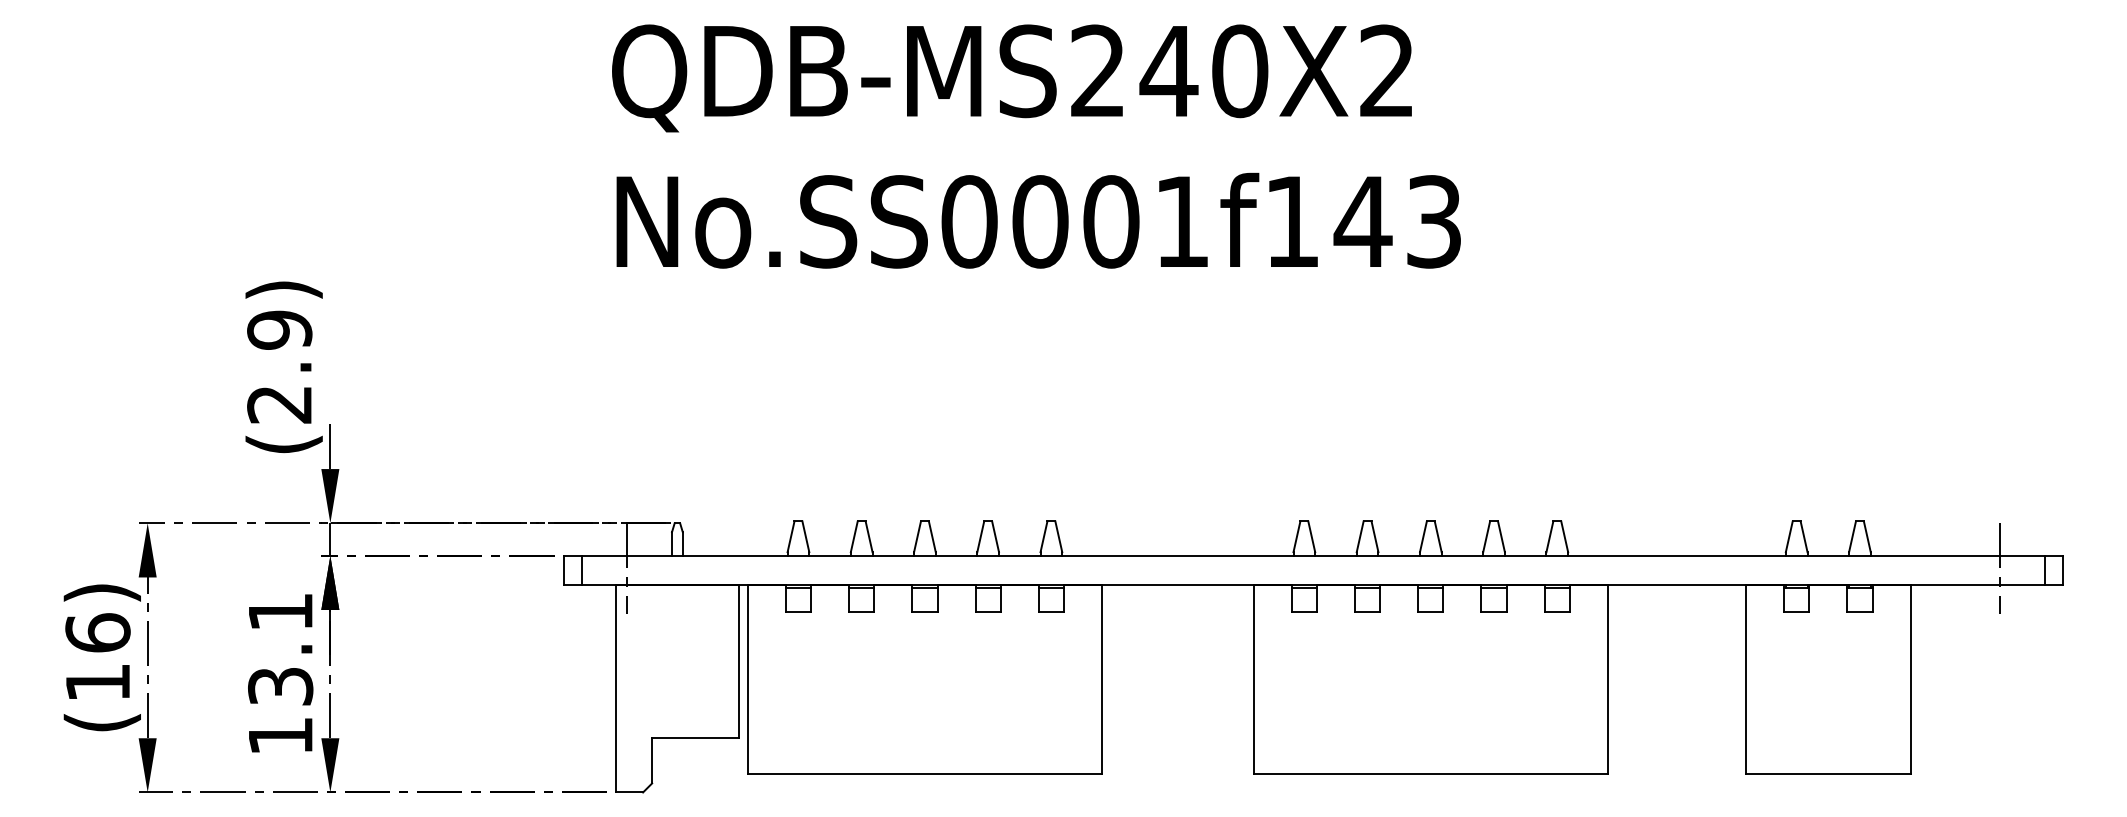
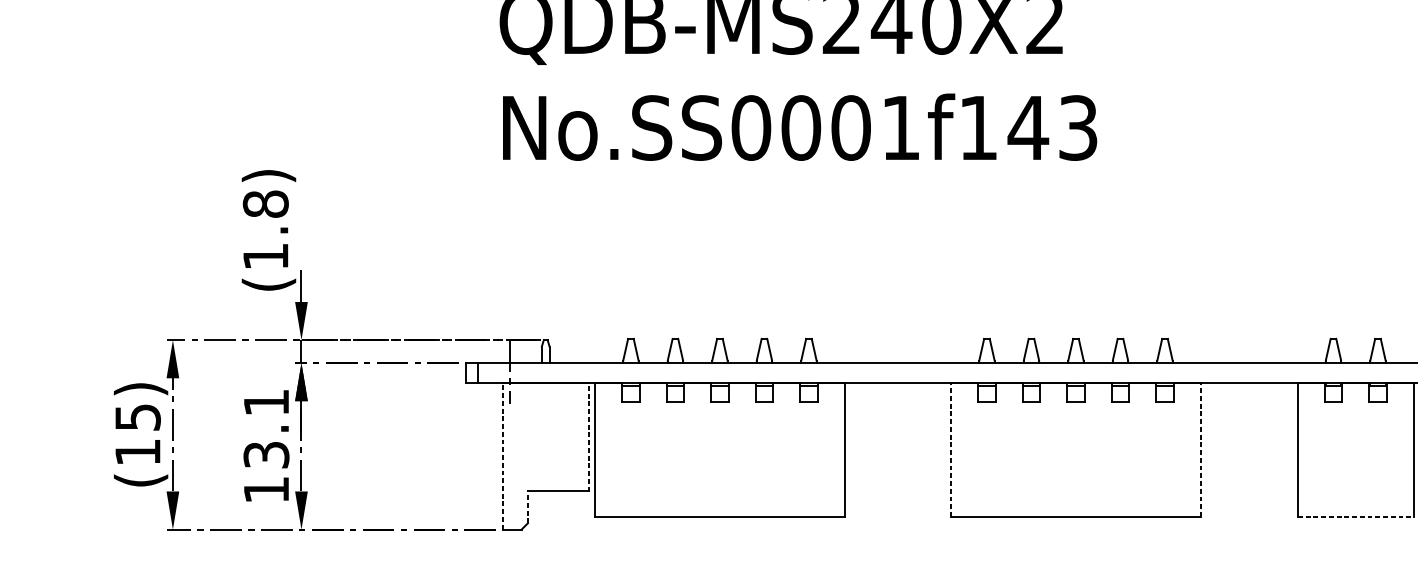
text: (279, 366) -> (265, 229), (2.9) -> (1.8)
text: (97, 632) -> (137, 417), (16) -> (15)
line: (738, 661) -> (588, 437), solid -> dashed
line: (1253, 679) -> (951, 450), solid -> dashed
line: (1607, 679) -> (1200, 450), solid -> dashed
line: (615, 688) -> (502, 456), solid -> dashed
line: (652, 760) -> (528, 507), solid -> dashed
line: (1828, 774) -> (1355, 516), solid -> dashed

